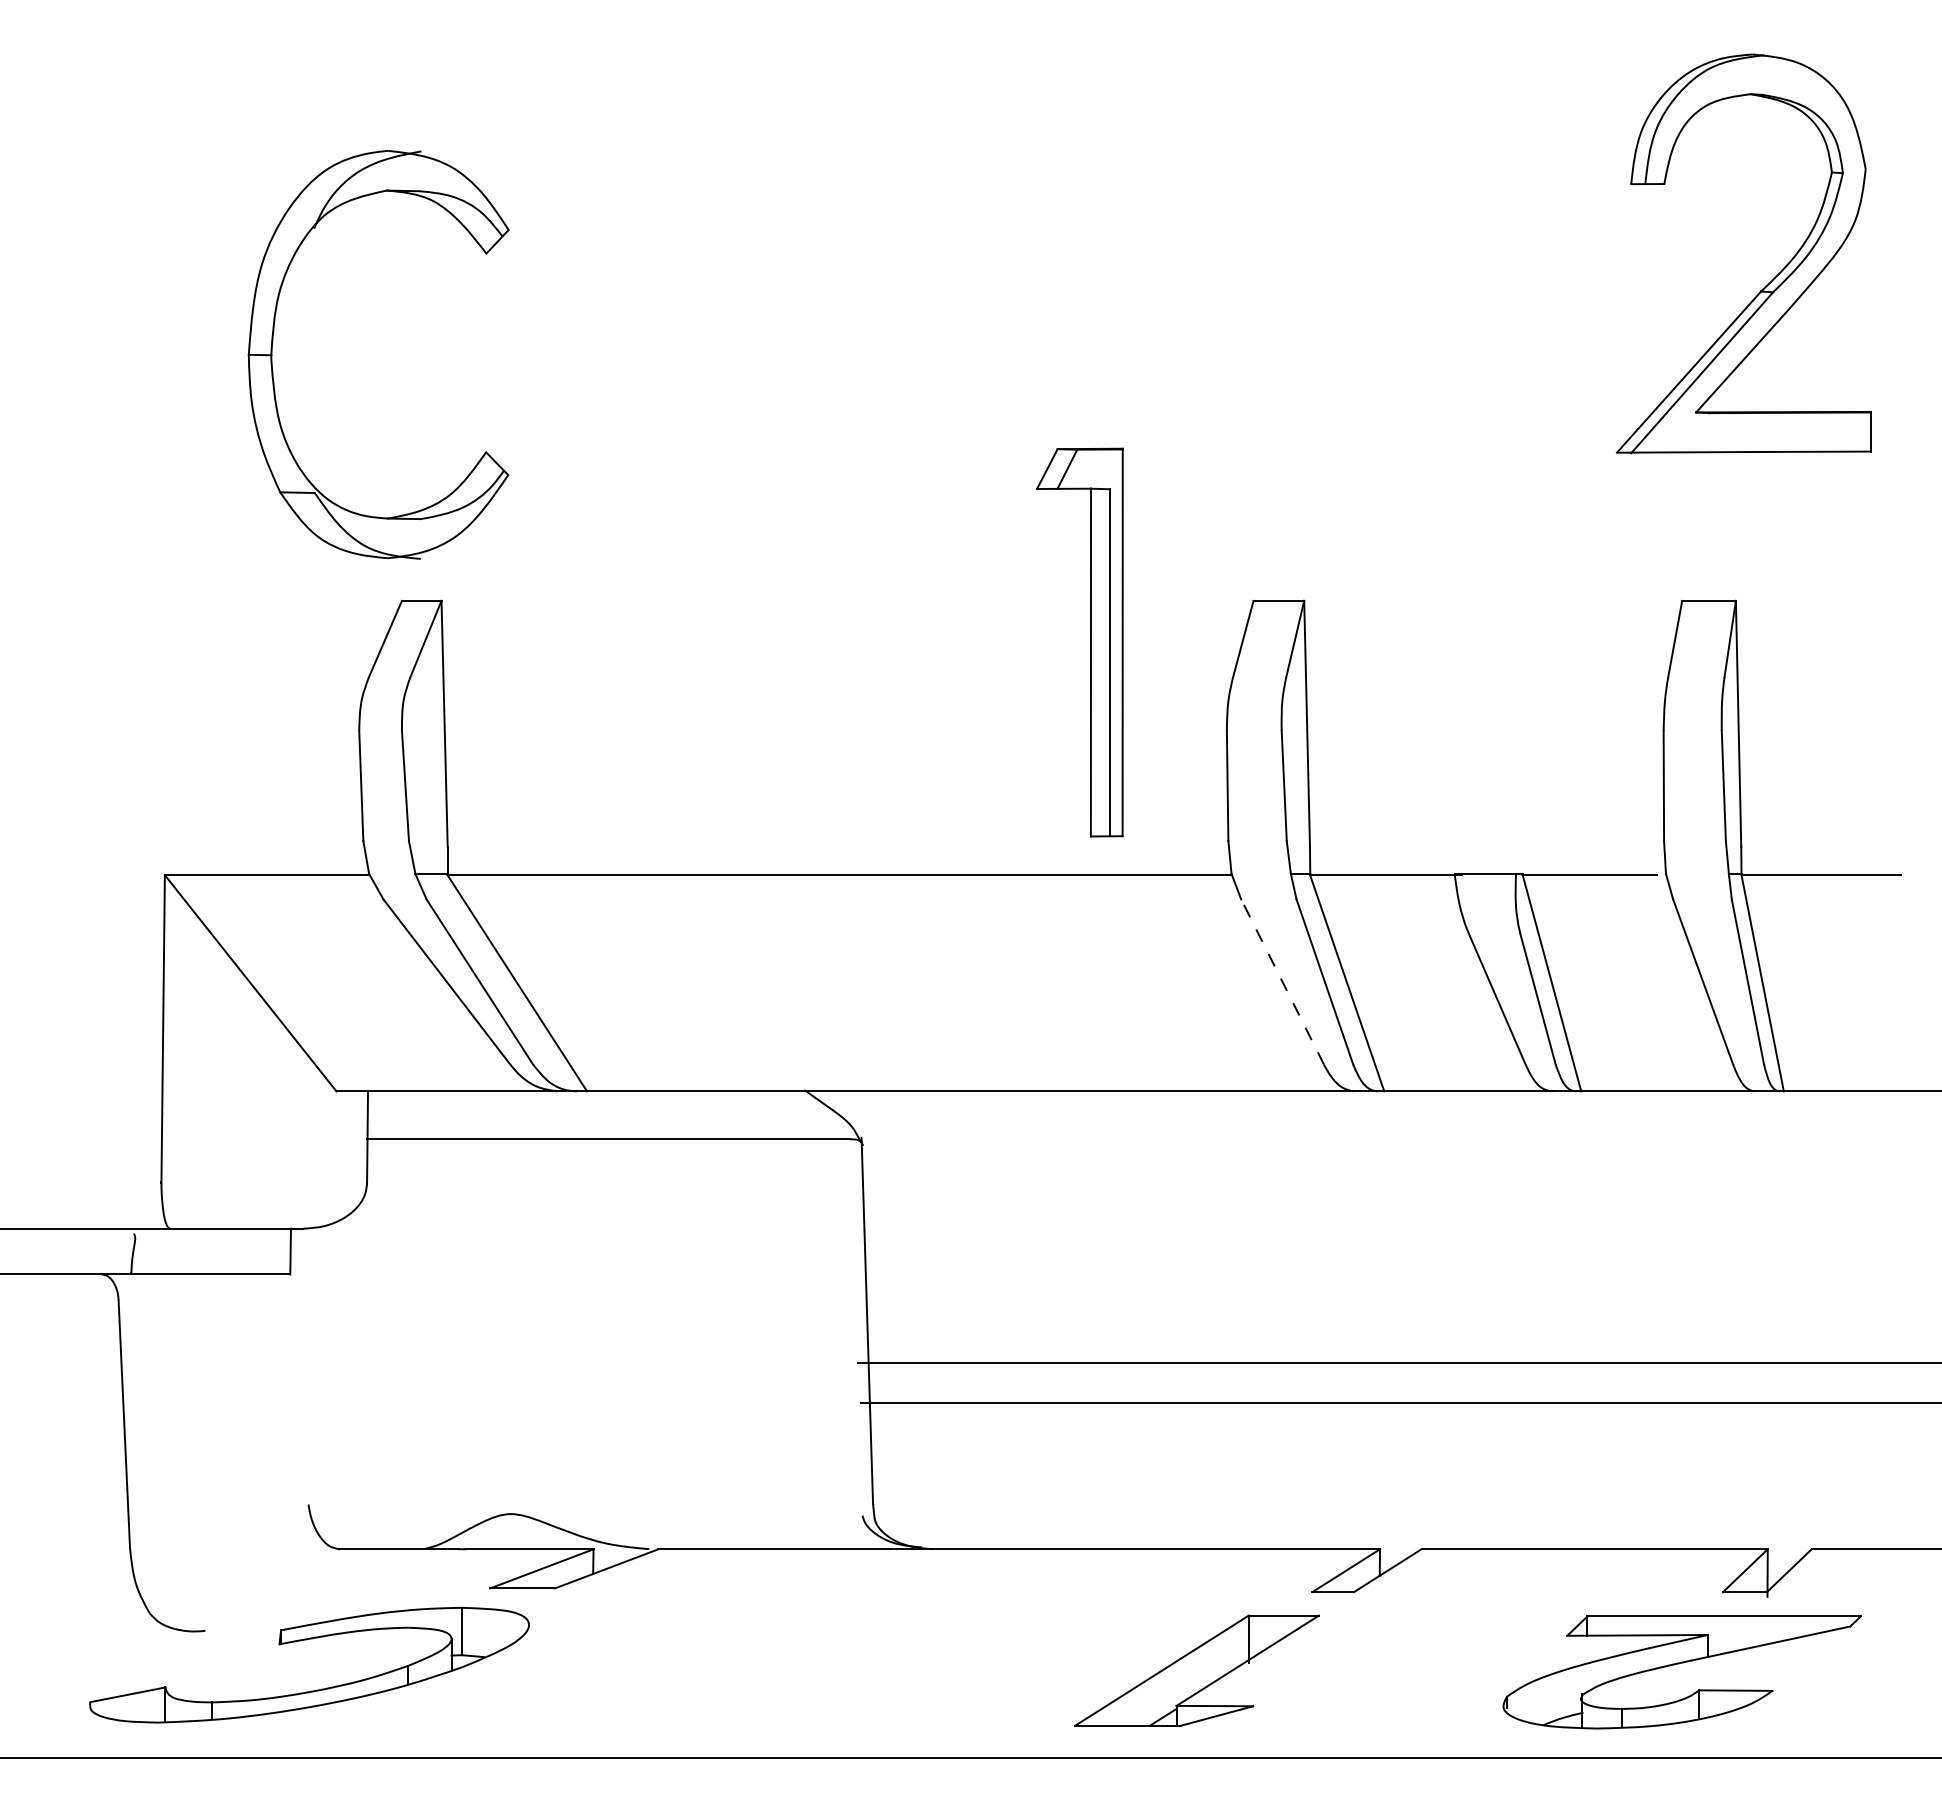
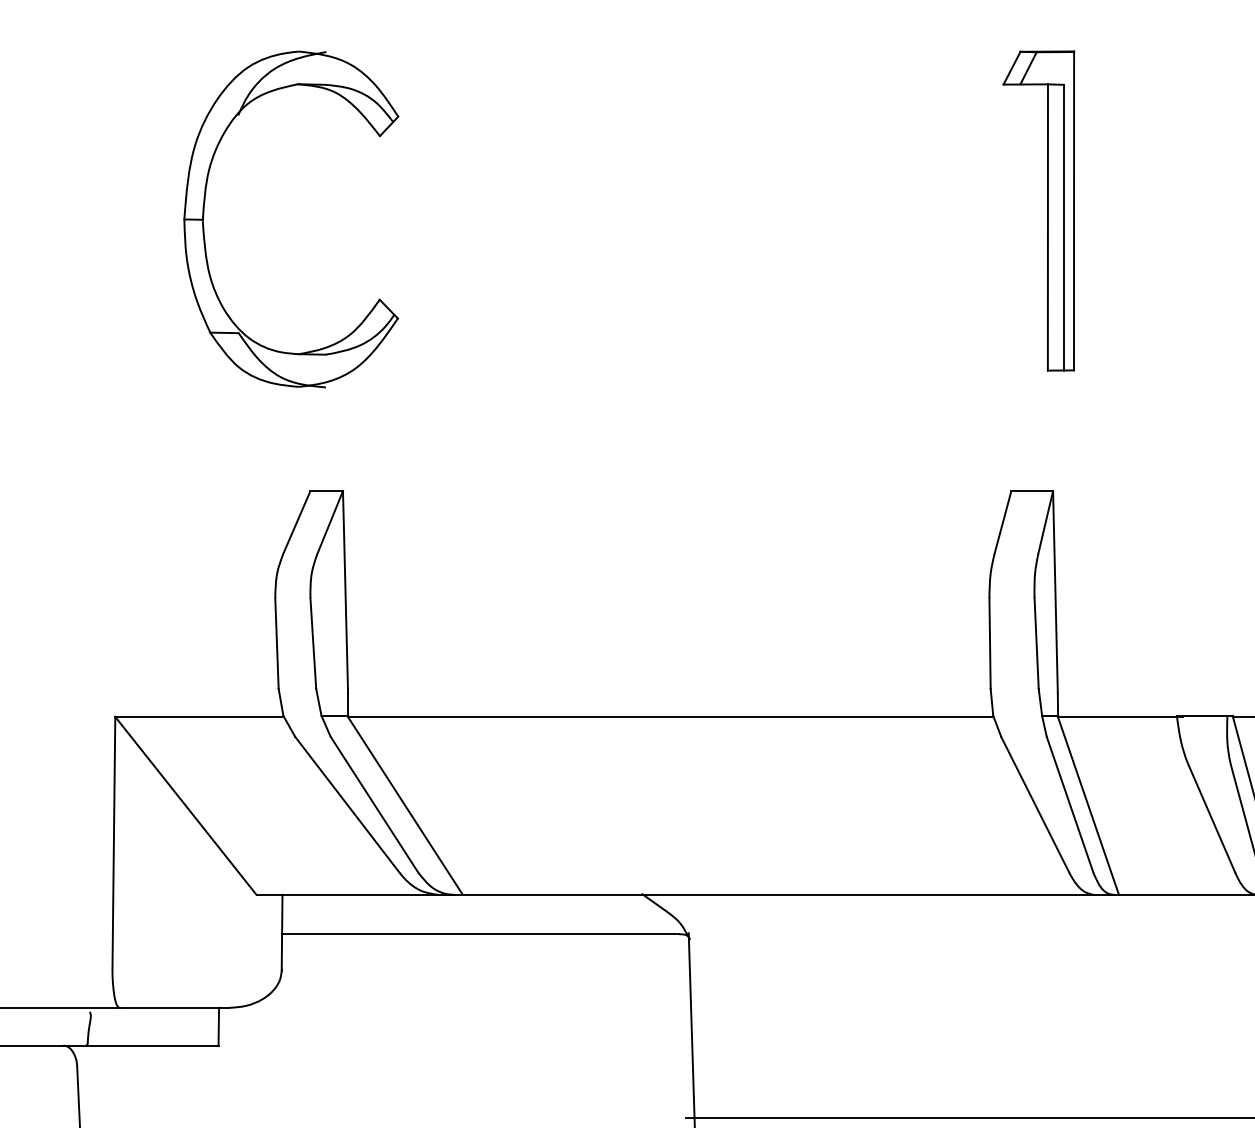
part: (273, 341) -> (204, 208), moved
part: (1090, 642) -> (1047, 210), moved
line: (1282, 981) -> (1035, 804), dashed -> solid

